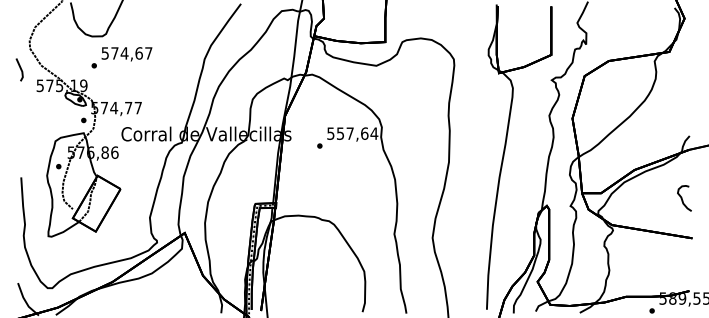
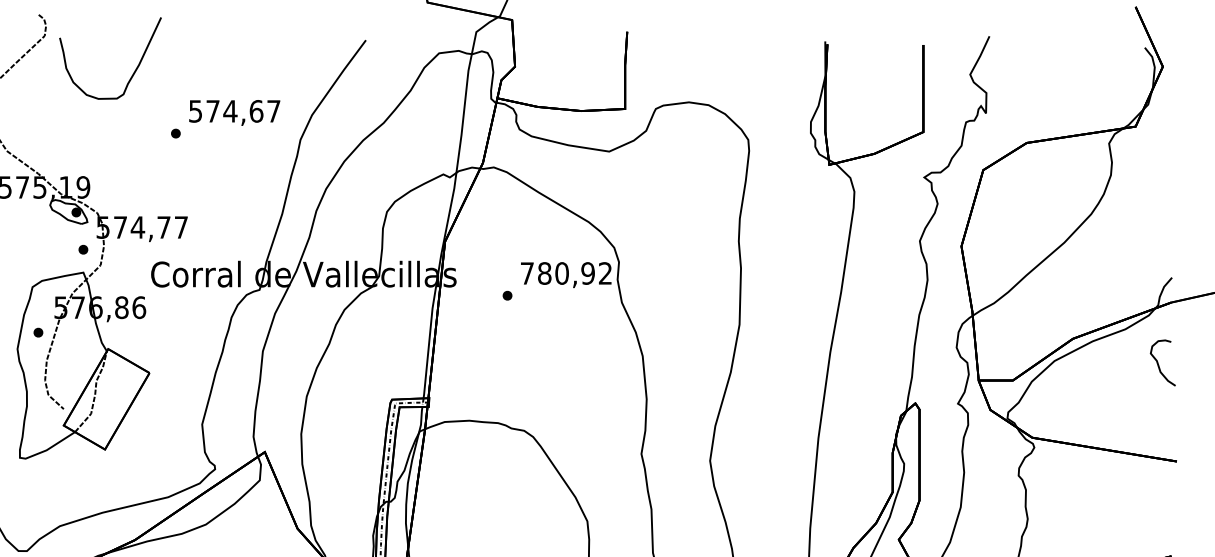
text: (121, 57) -> (224, 118), moved
text: (352, 133) -> (566, 273), 557,64 -> 780,92
curve: (682, 198) -> (1159, 363), moved

